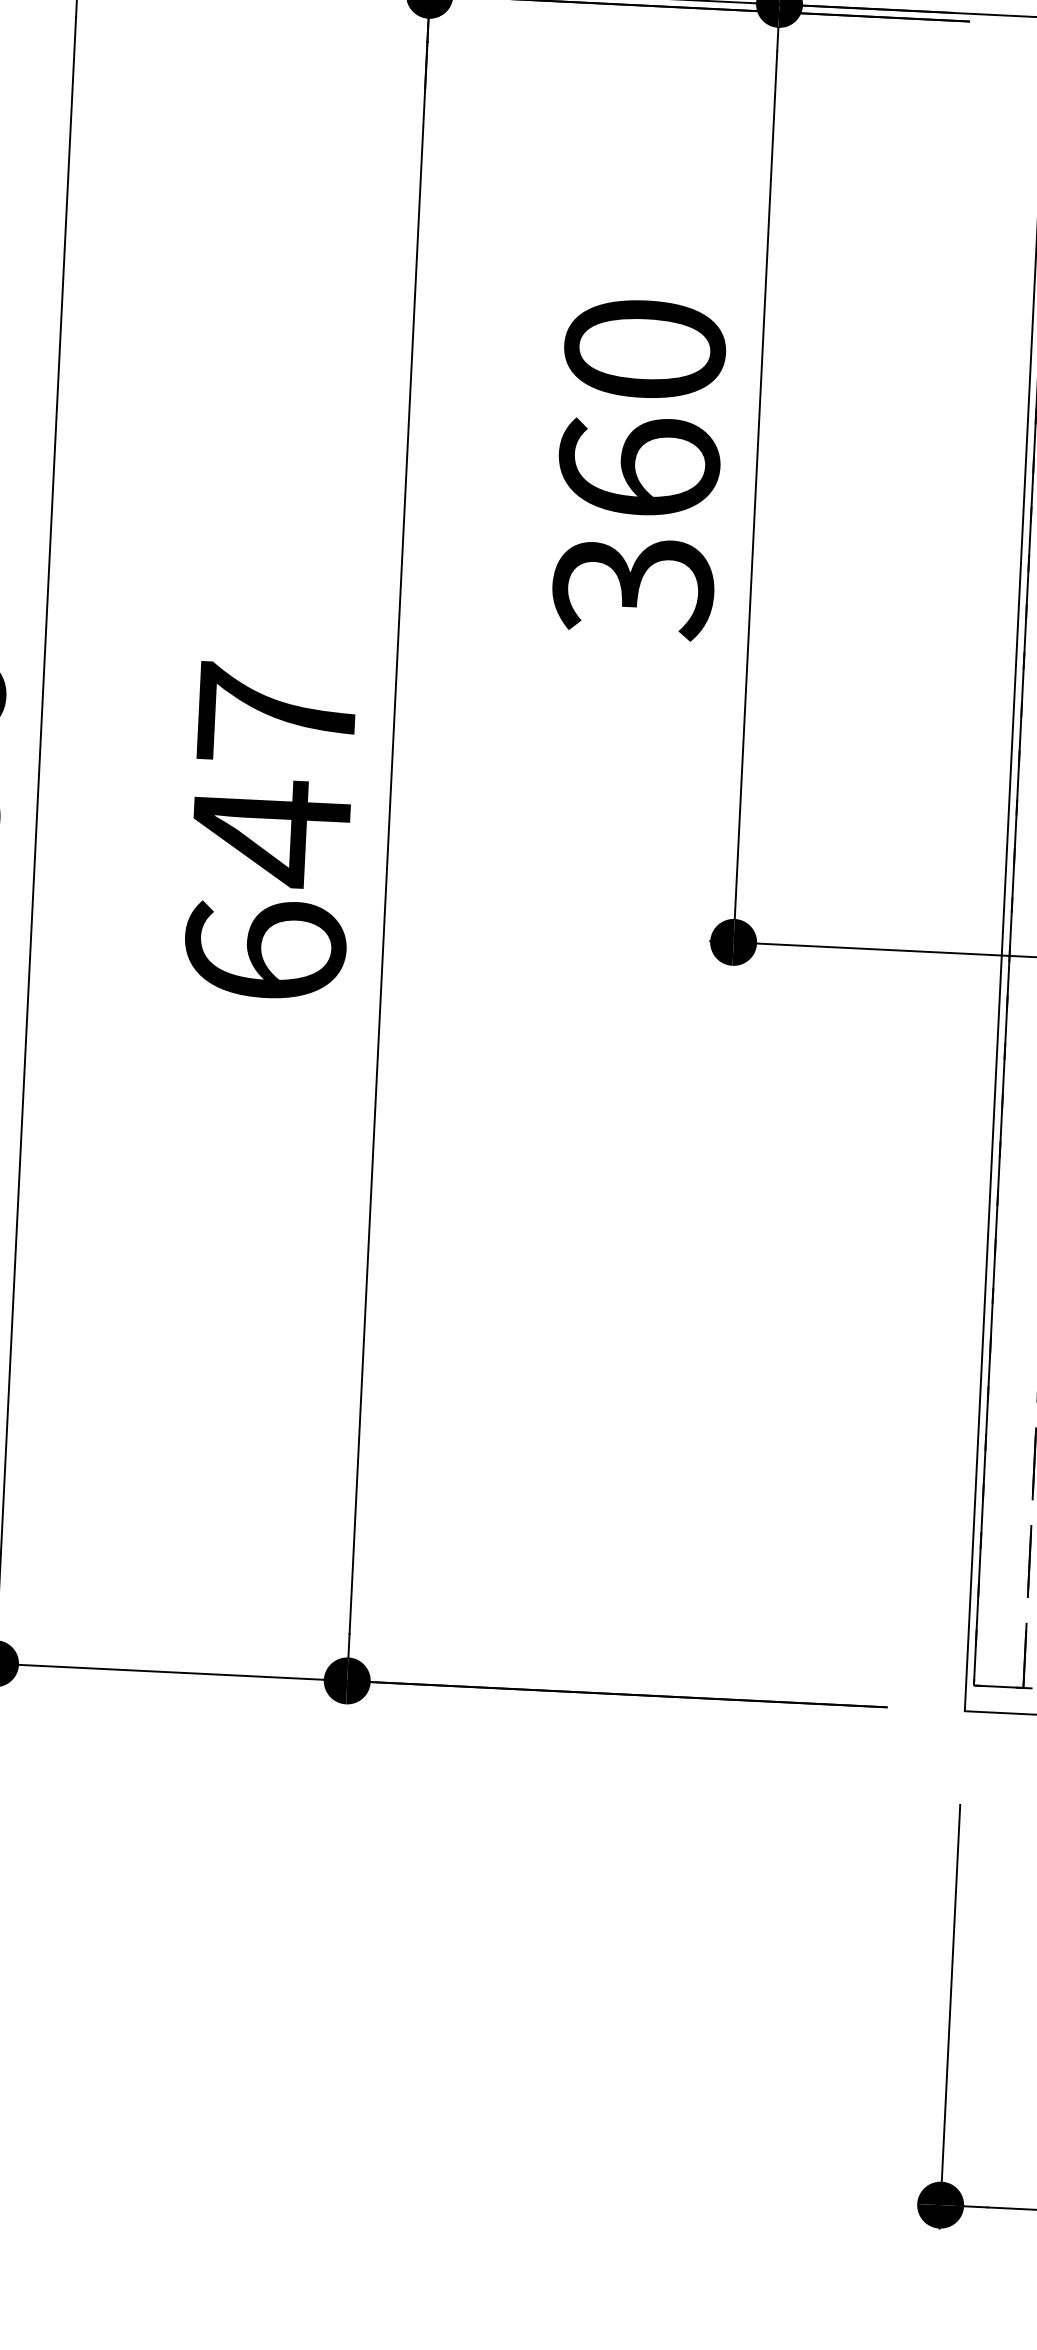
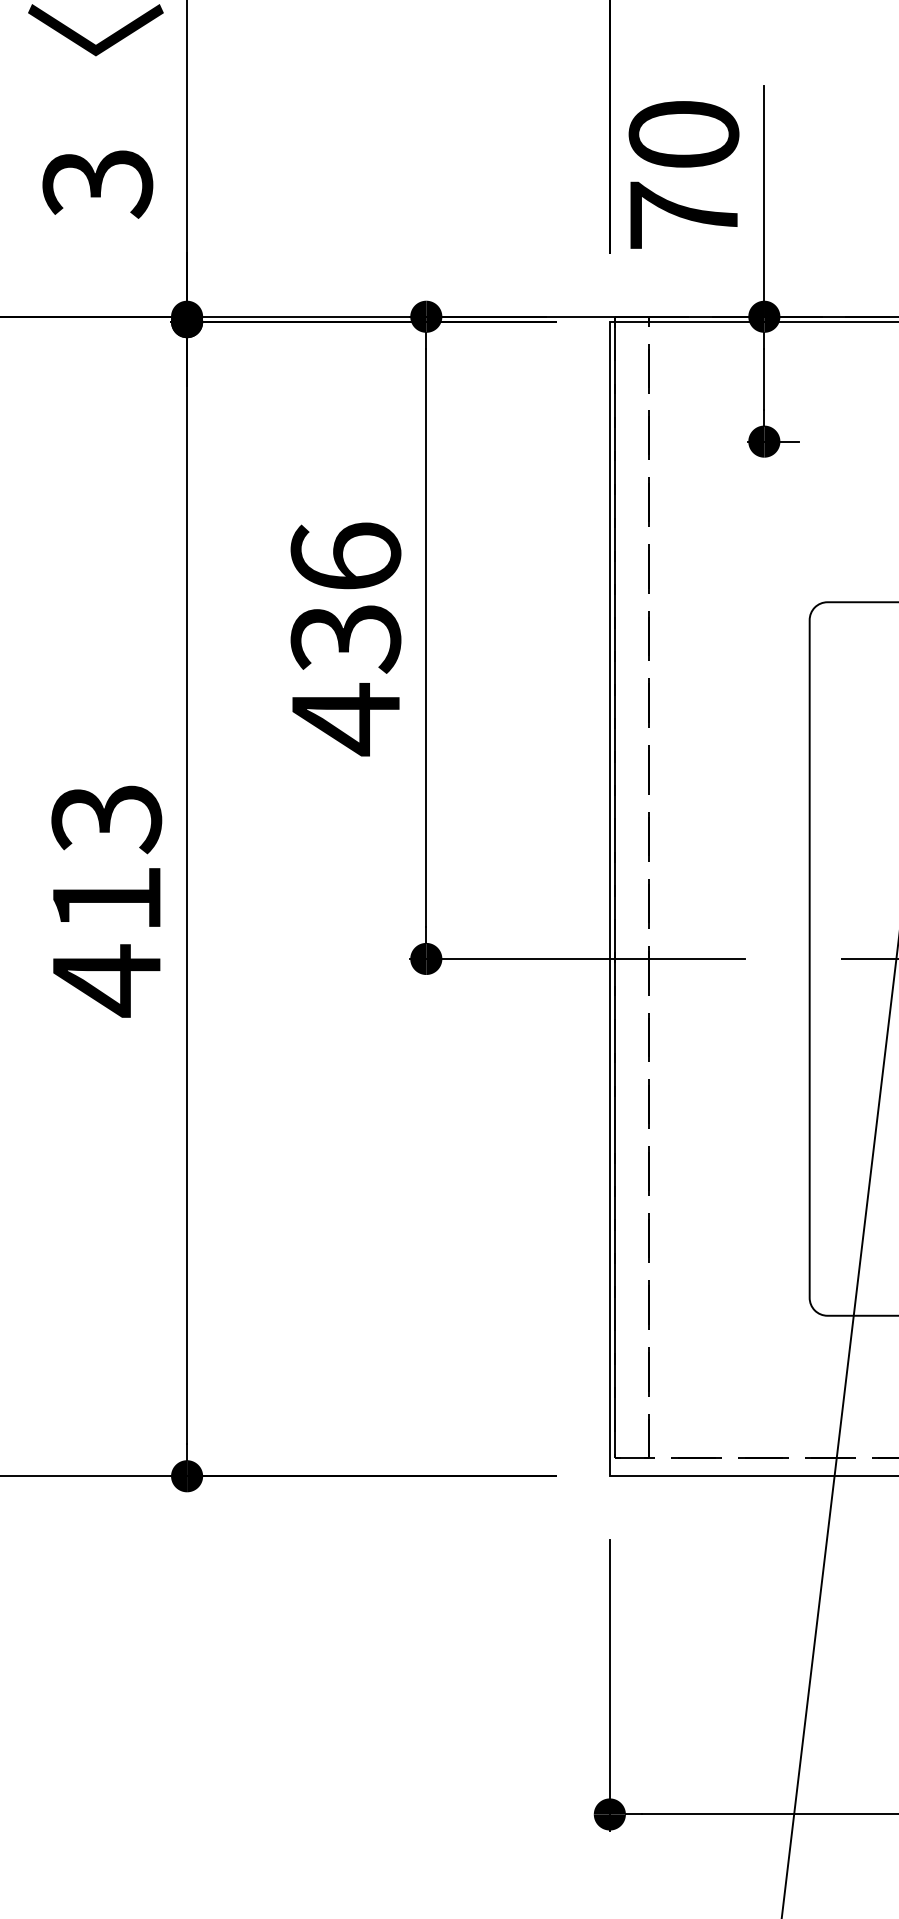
text: (638, 470) -> (345, 639), 360 -> 436
text: (270, 834) -> (106, 900), 647 -> 413

